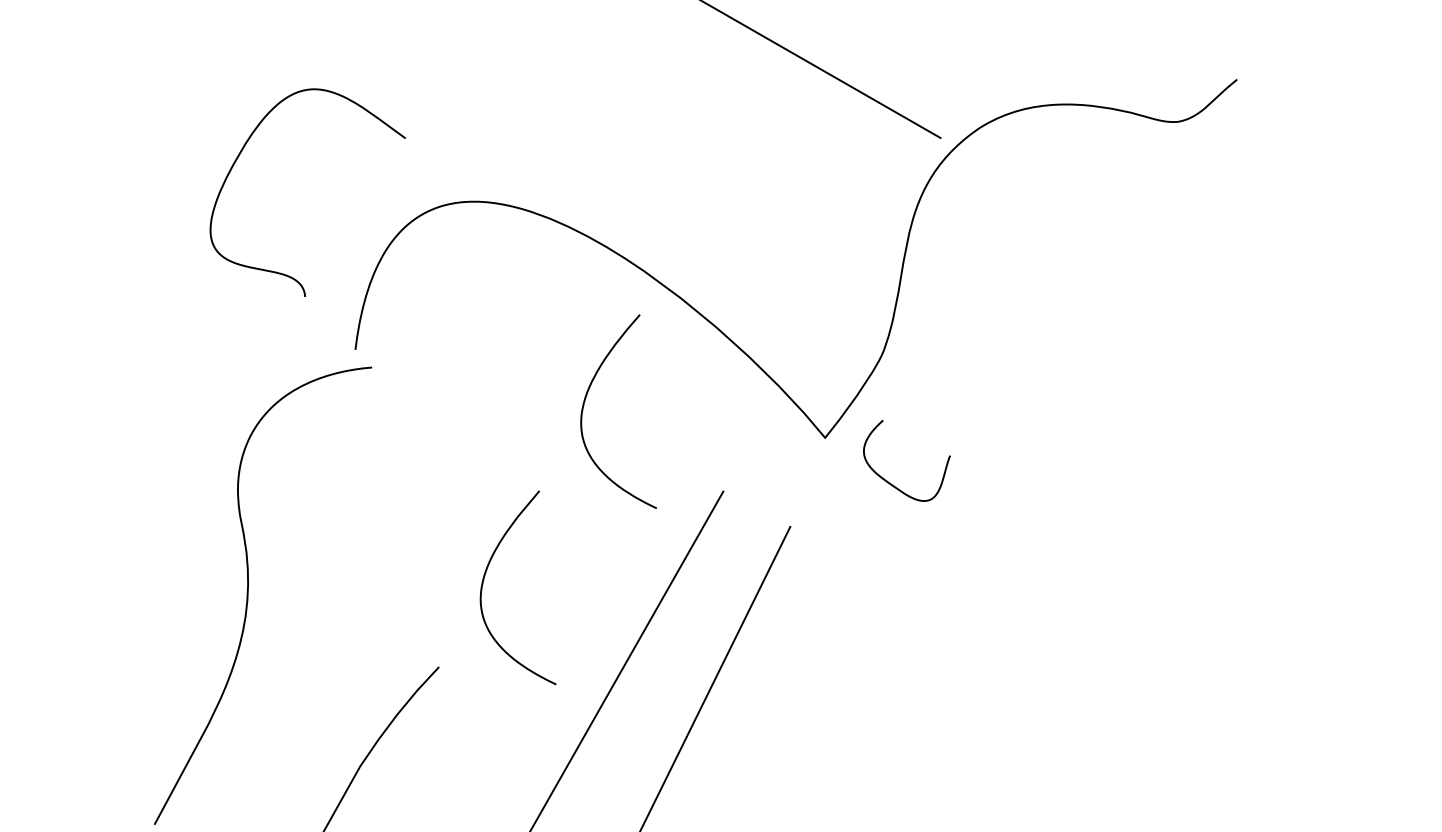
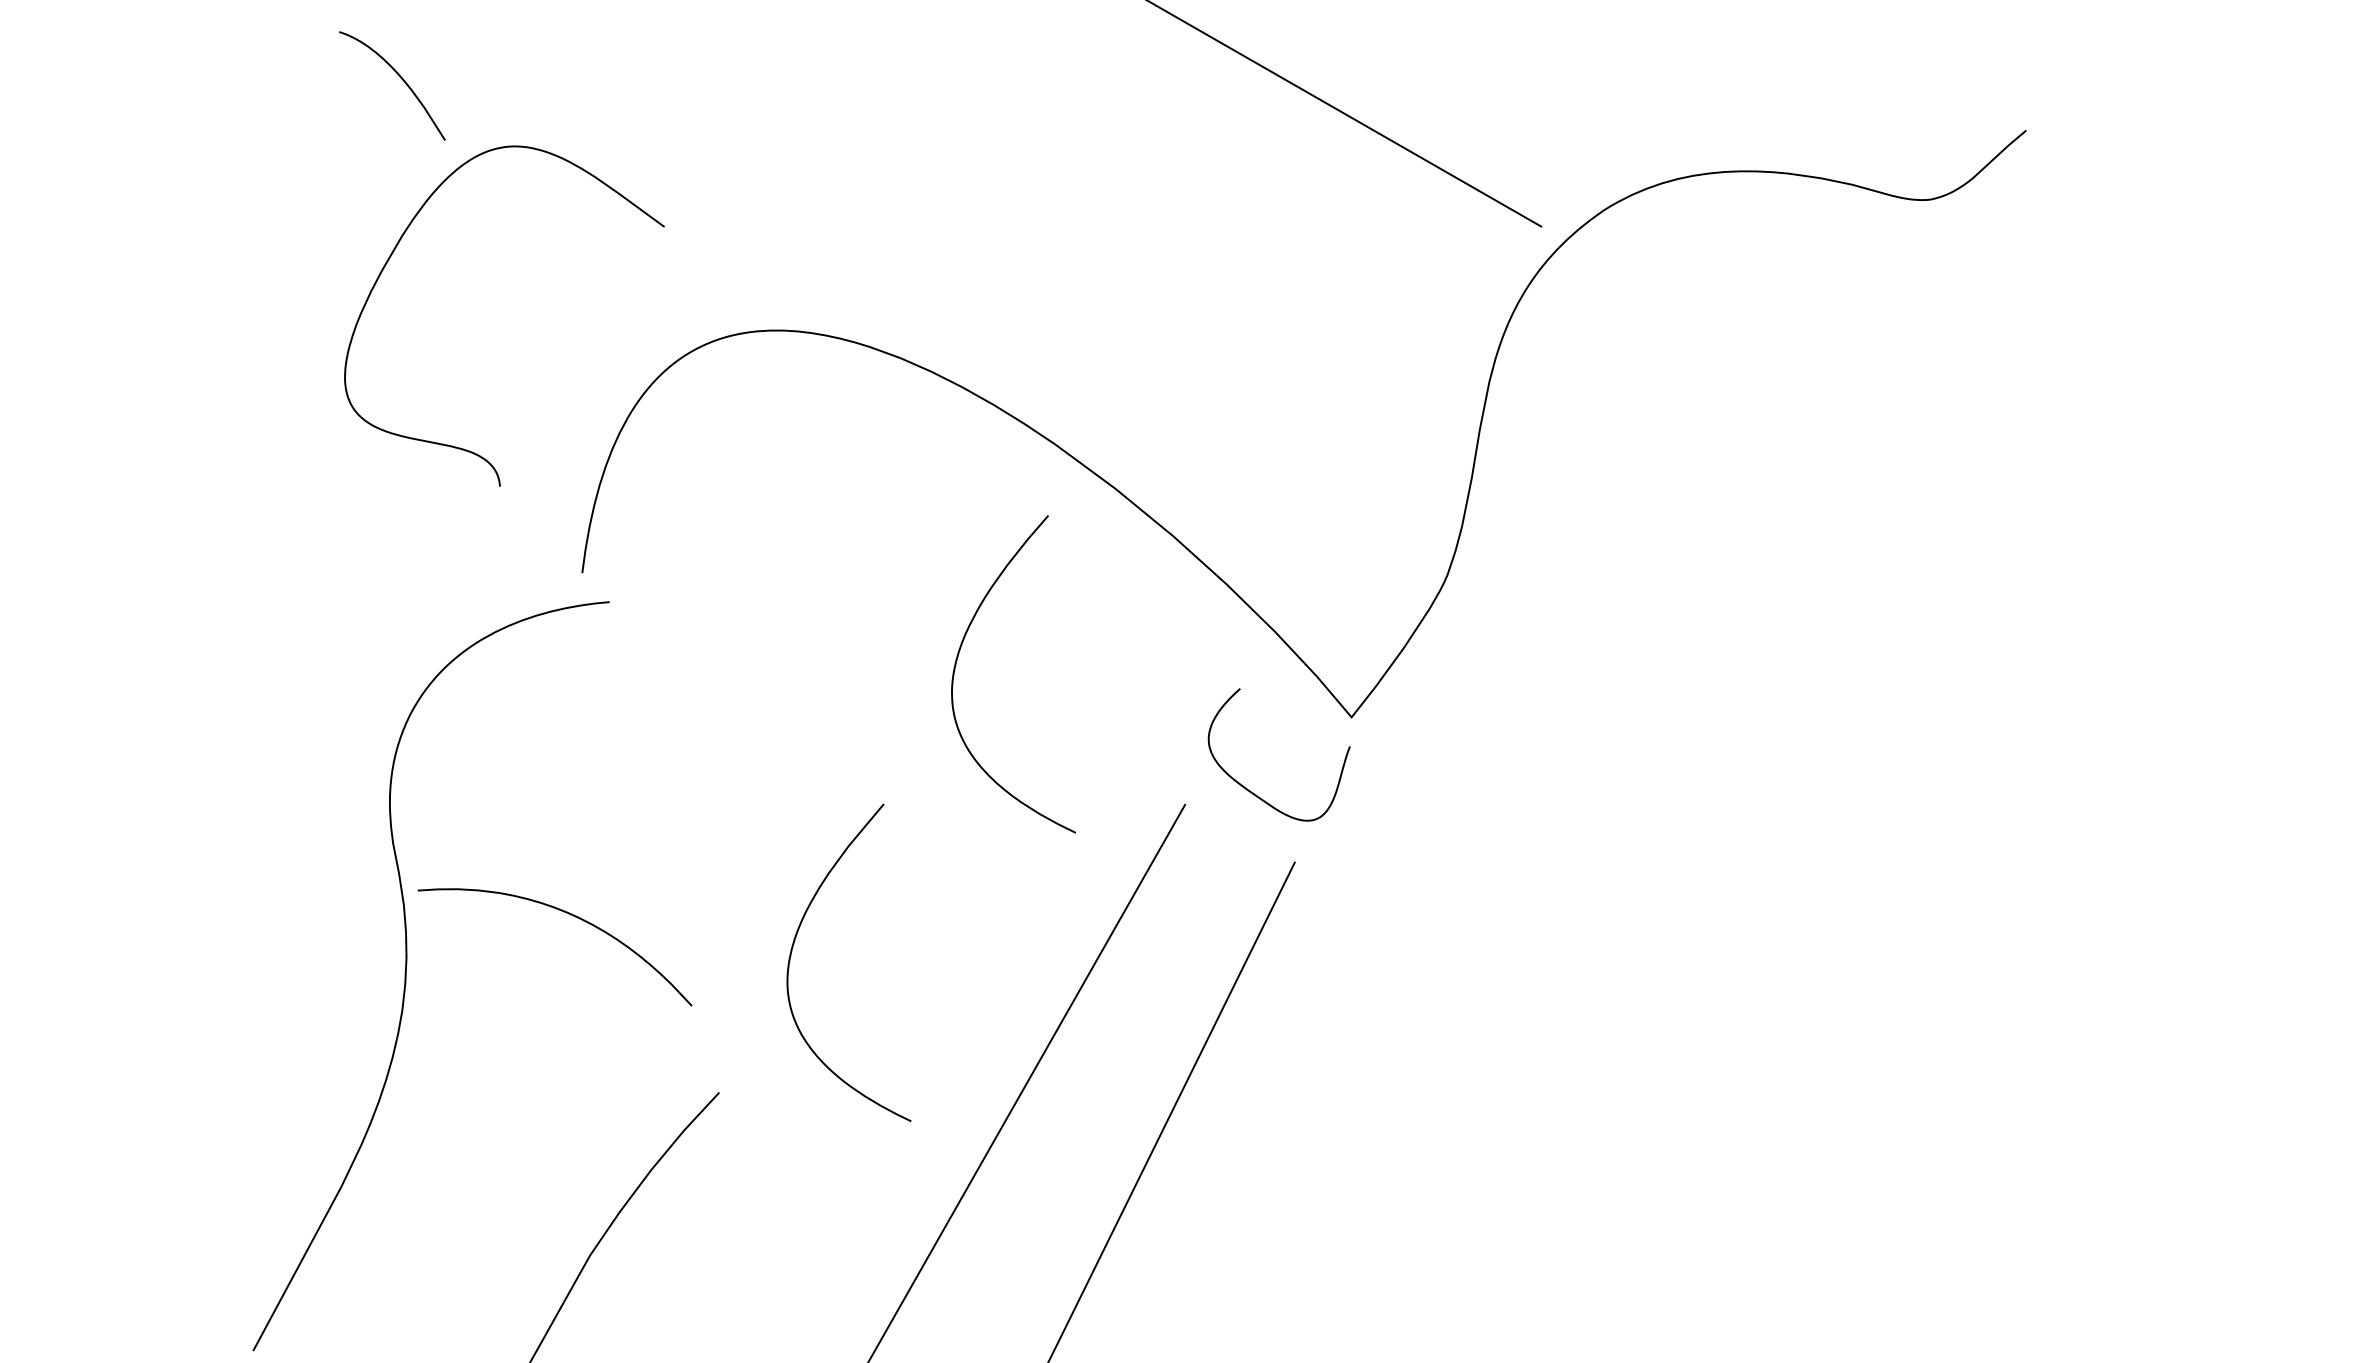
curve: (243, 47) -> (398, 77), added
curve: (891, 483) -> (1253, 792), moved
curve: (348, 559) -> (570, 916), added

